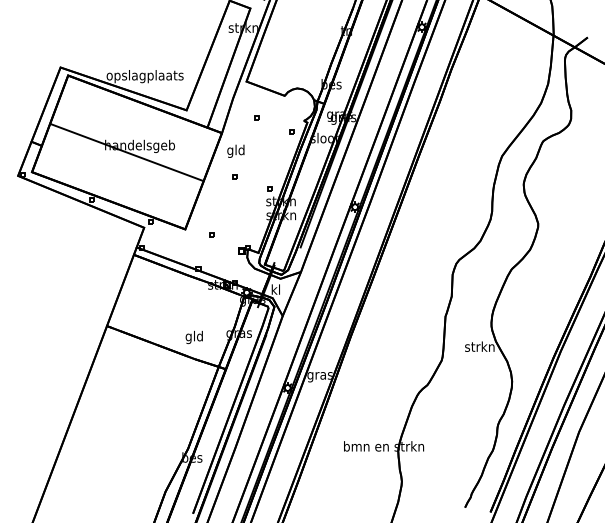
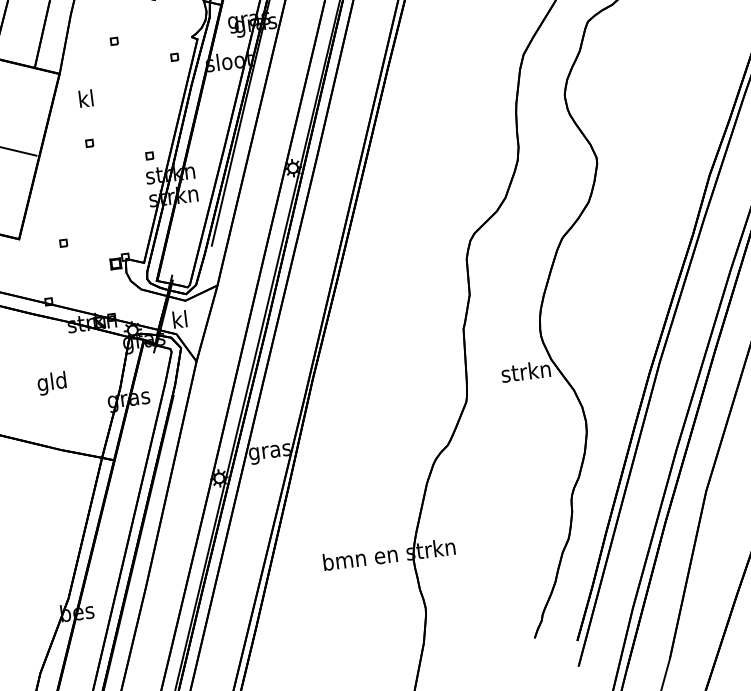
text: (235, 150) -> (85, 99), gld -> kl
text: (193, 337) -> (50, 383), moved

